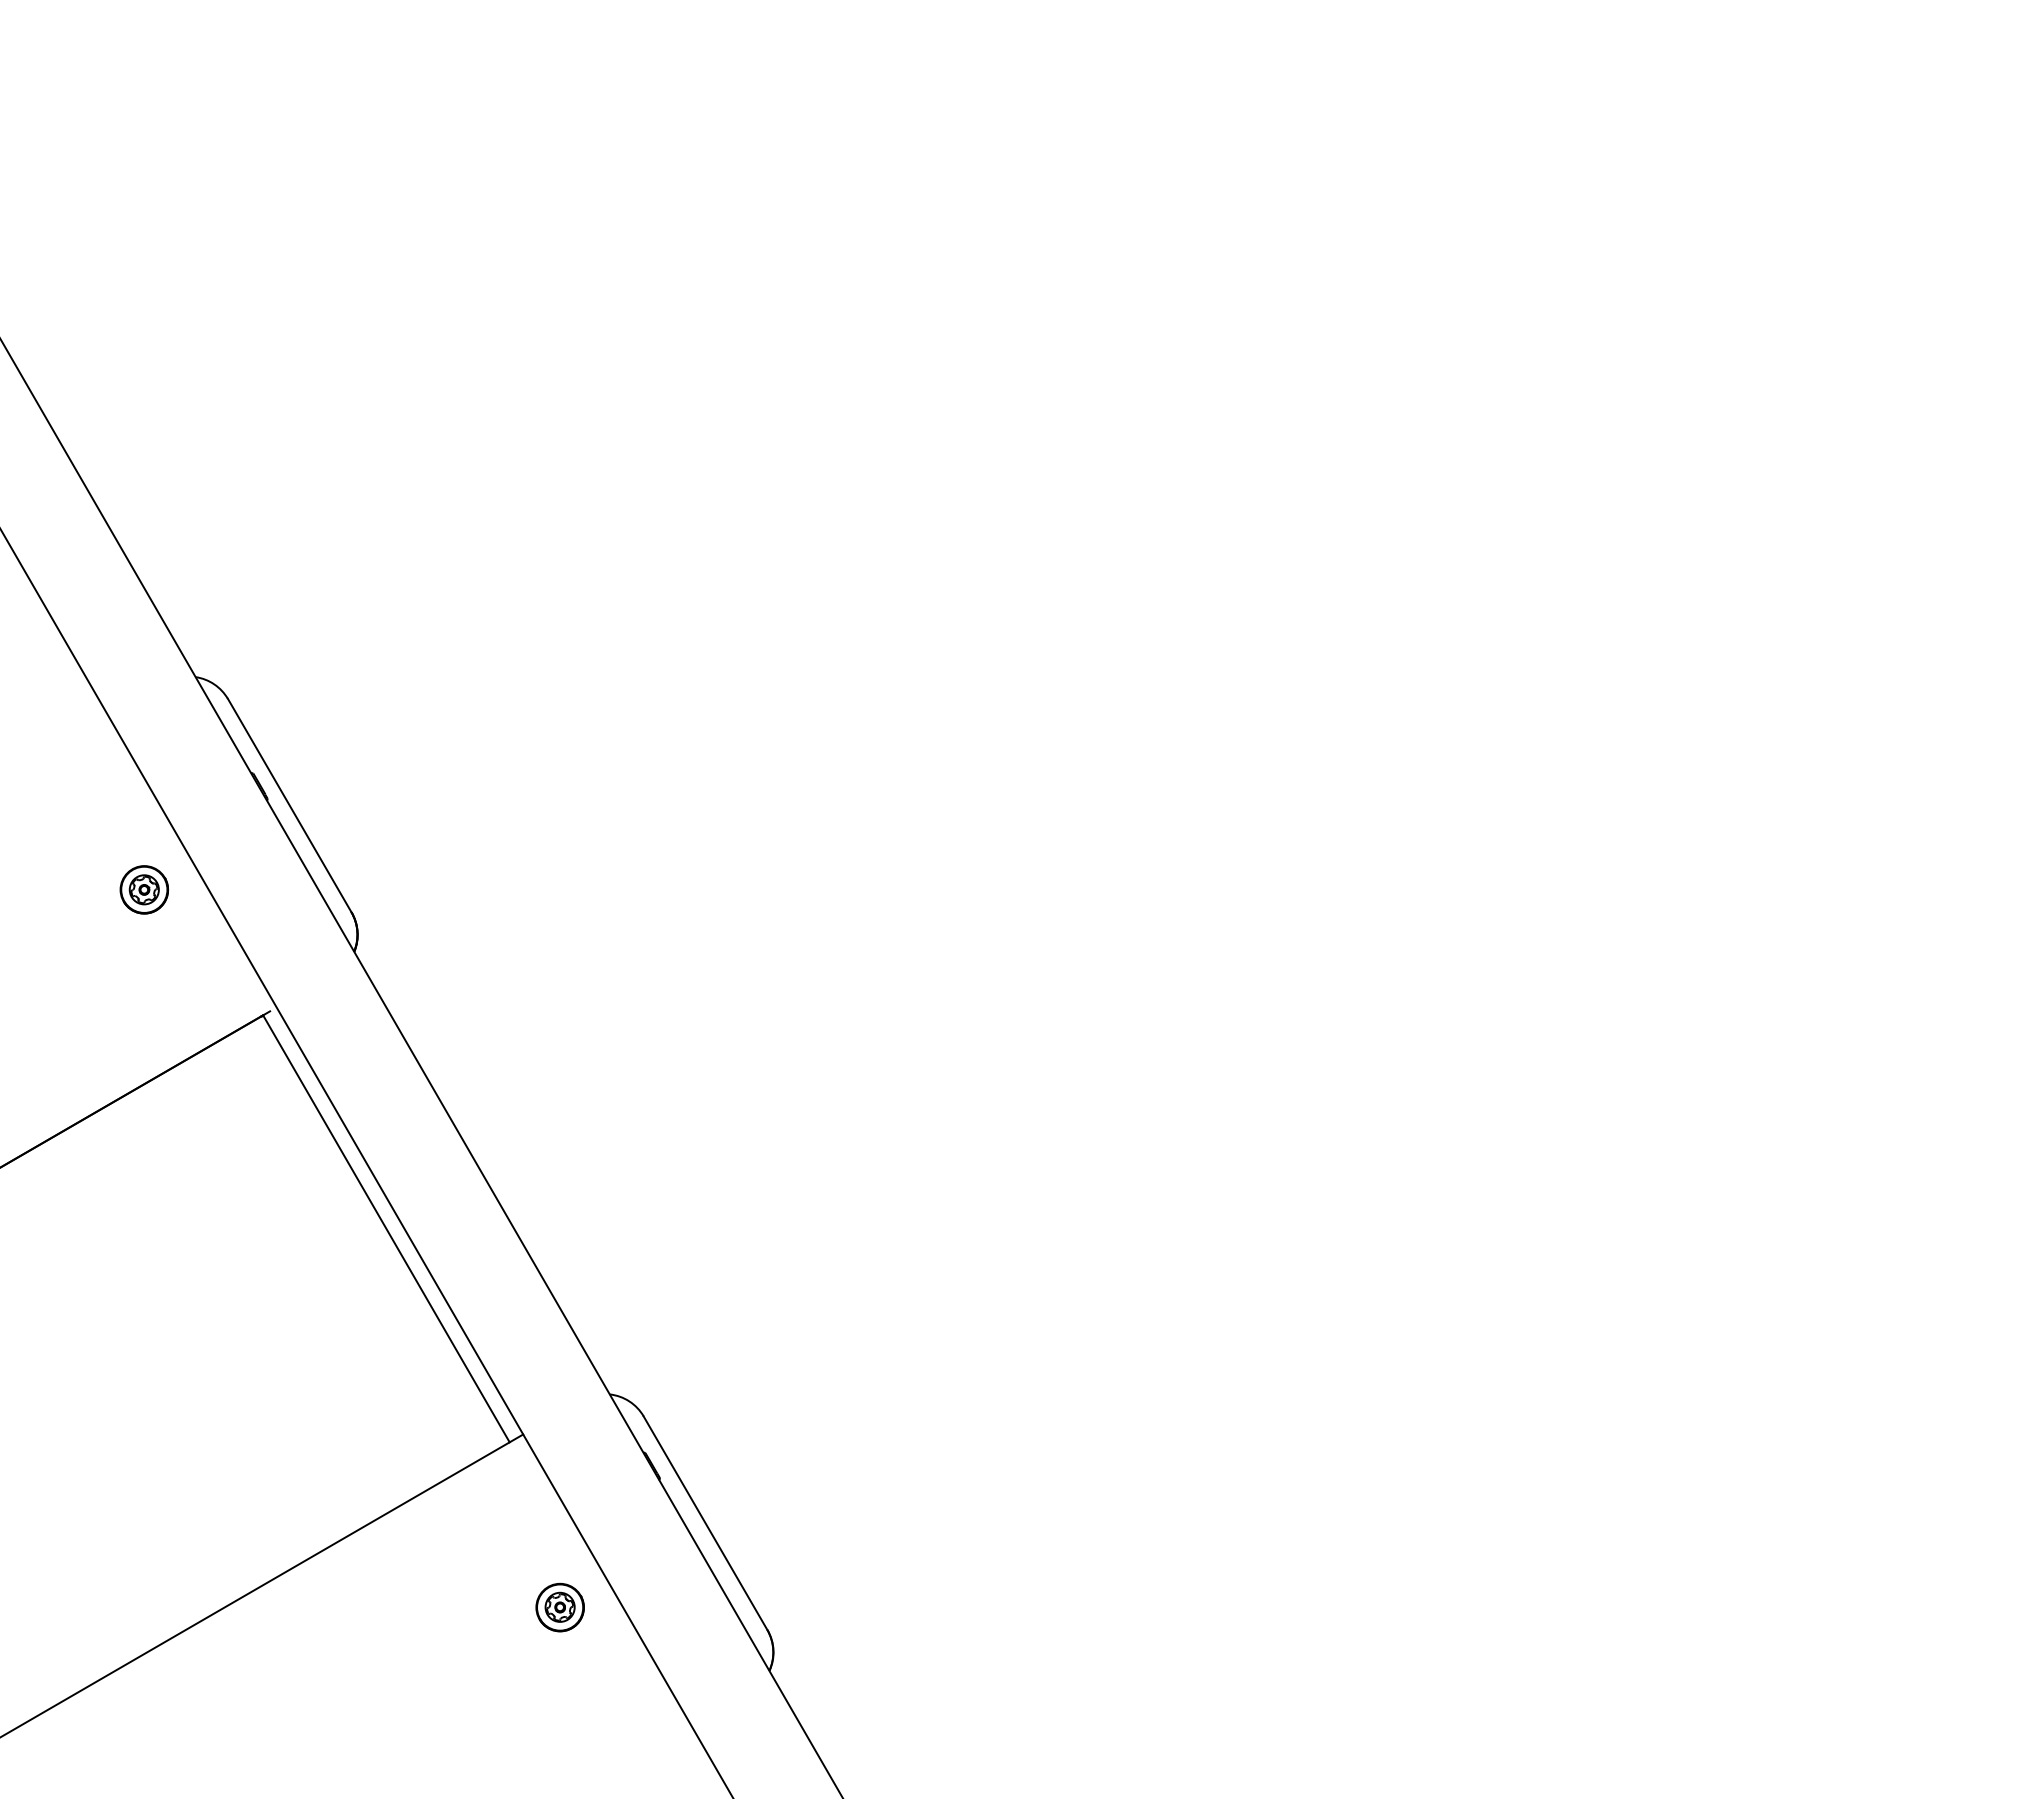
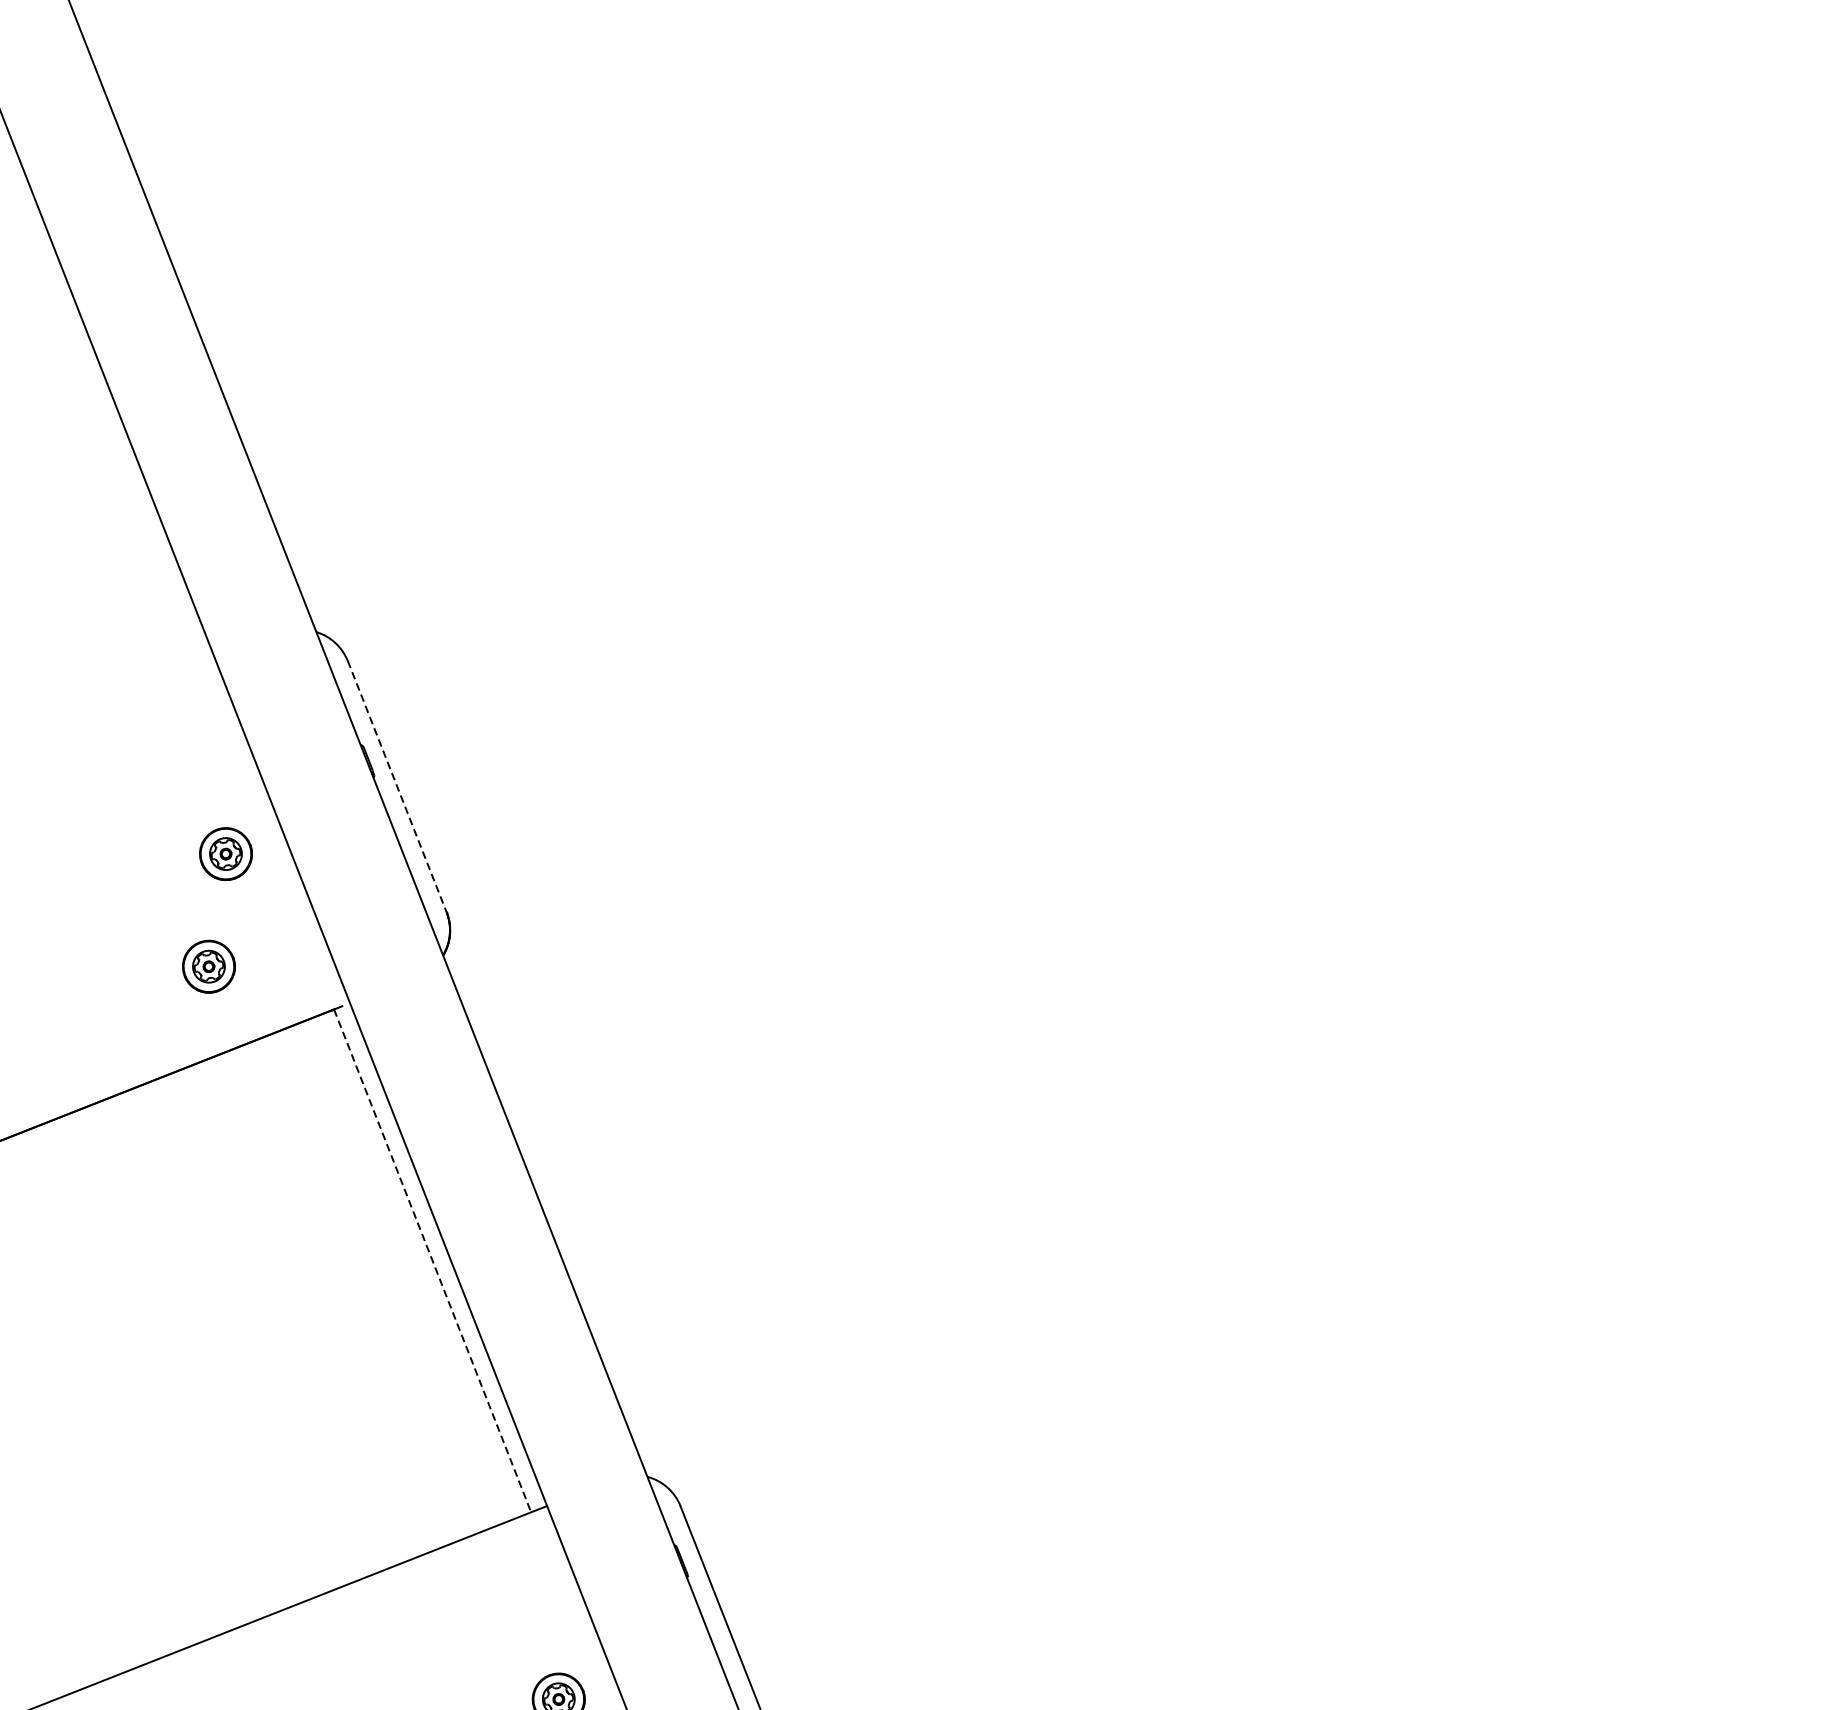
line: (289, 805) -> (397, 786), solid -> dashed
part: (144, 993) -> (209, 966), added
line: (386, 1228) -> (432, 1260), solid -> dashed

